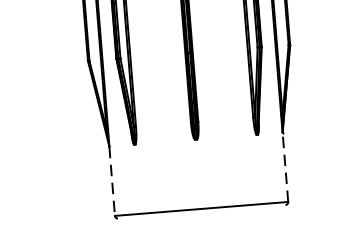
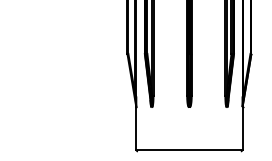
line: (285, 165) -> (242, 127), dashed -> solid
line: (112, 181) -> (136, 128), dashed -> solid

